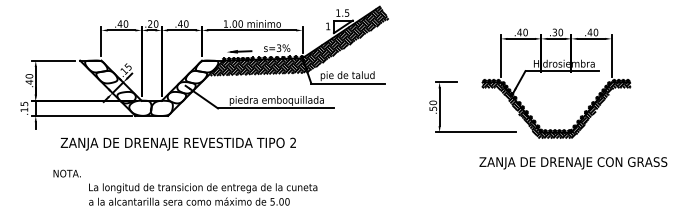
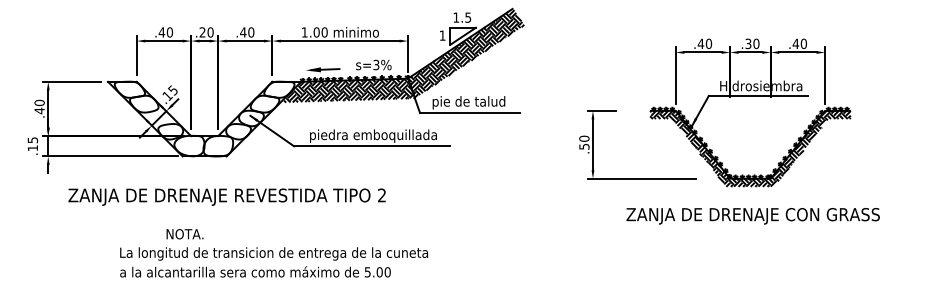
text: (177, 143) -> (225, 196), moved
text: (573, 163) -> (753, 216), moved
text: (66, 173) -> (184, 234), moved

